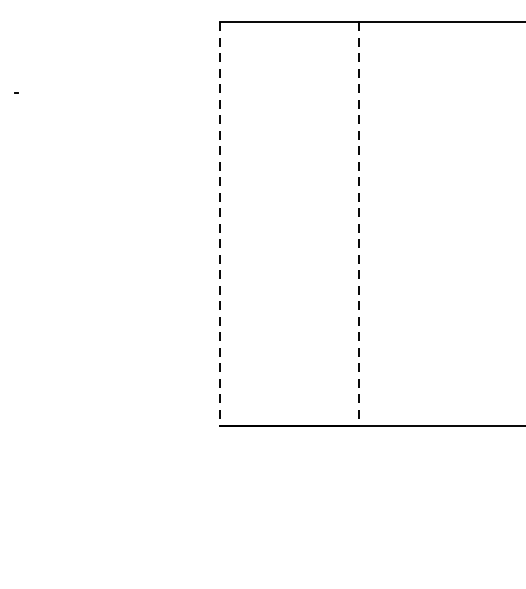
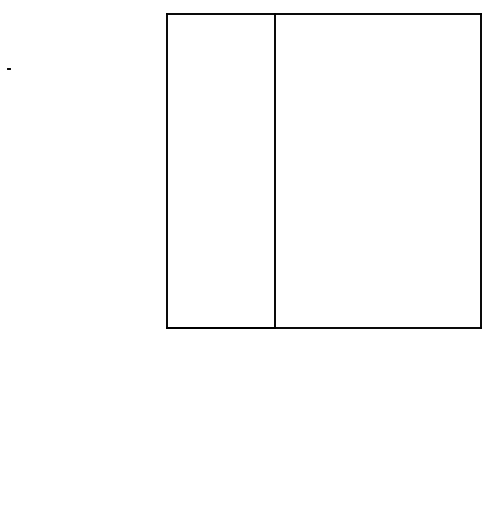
line: (220, 225) -> (167, 171), dashed -> solid
line: (359, 225) -> (275, 171), dashed -> solid

